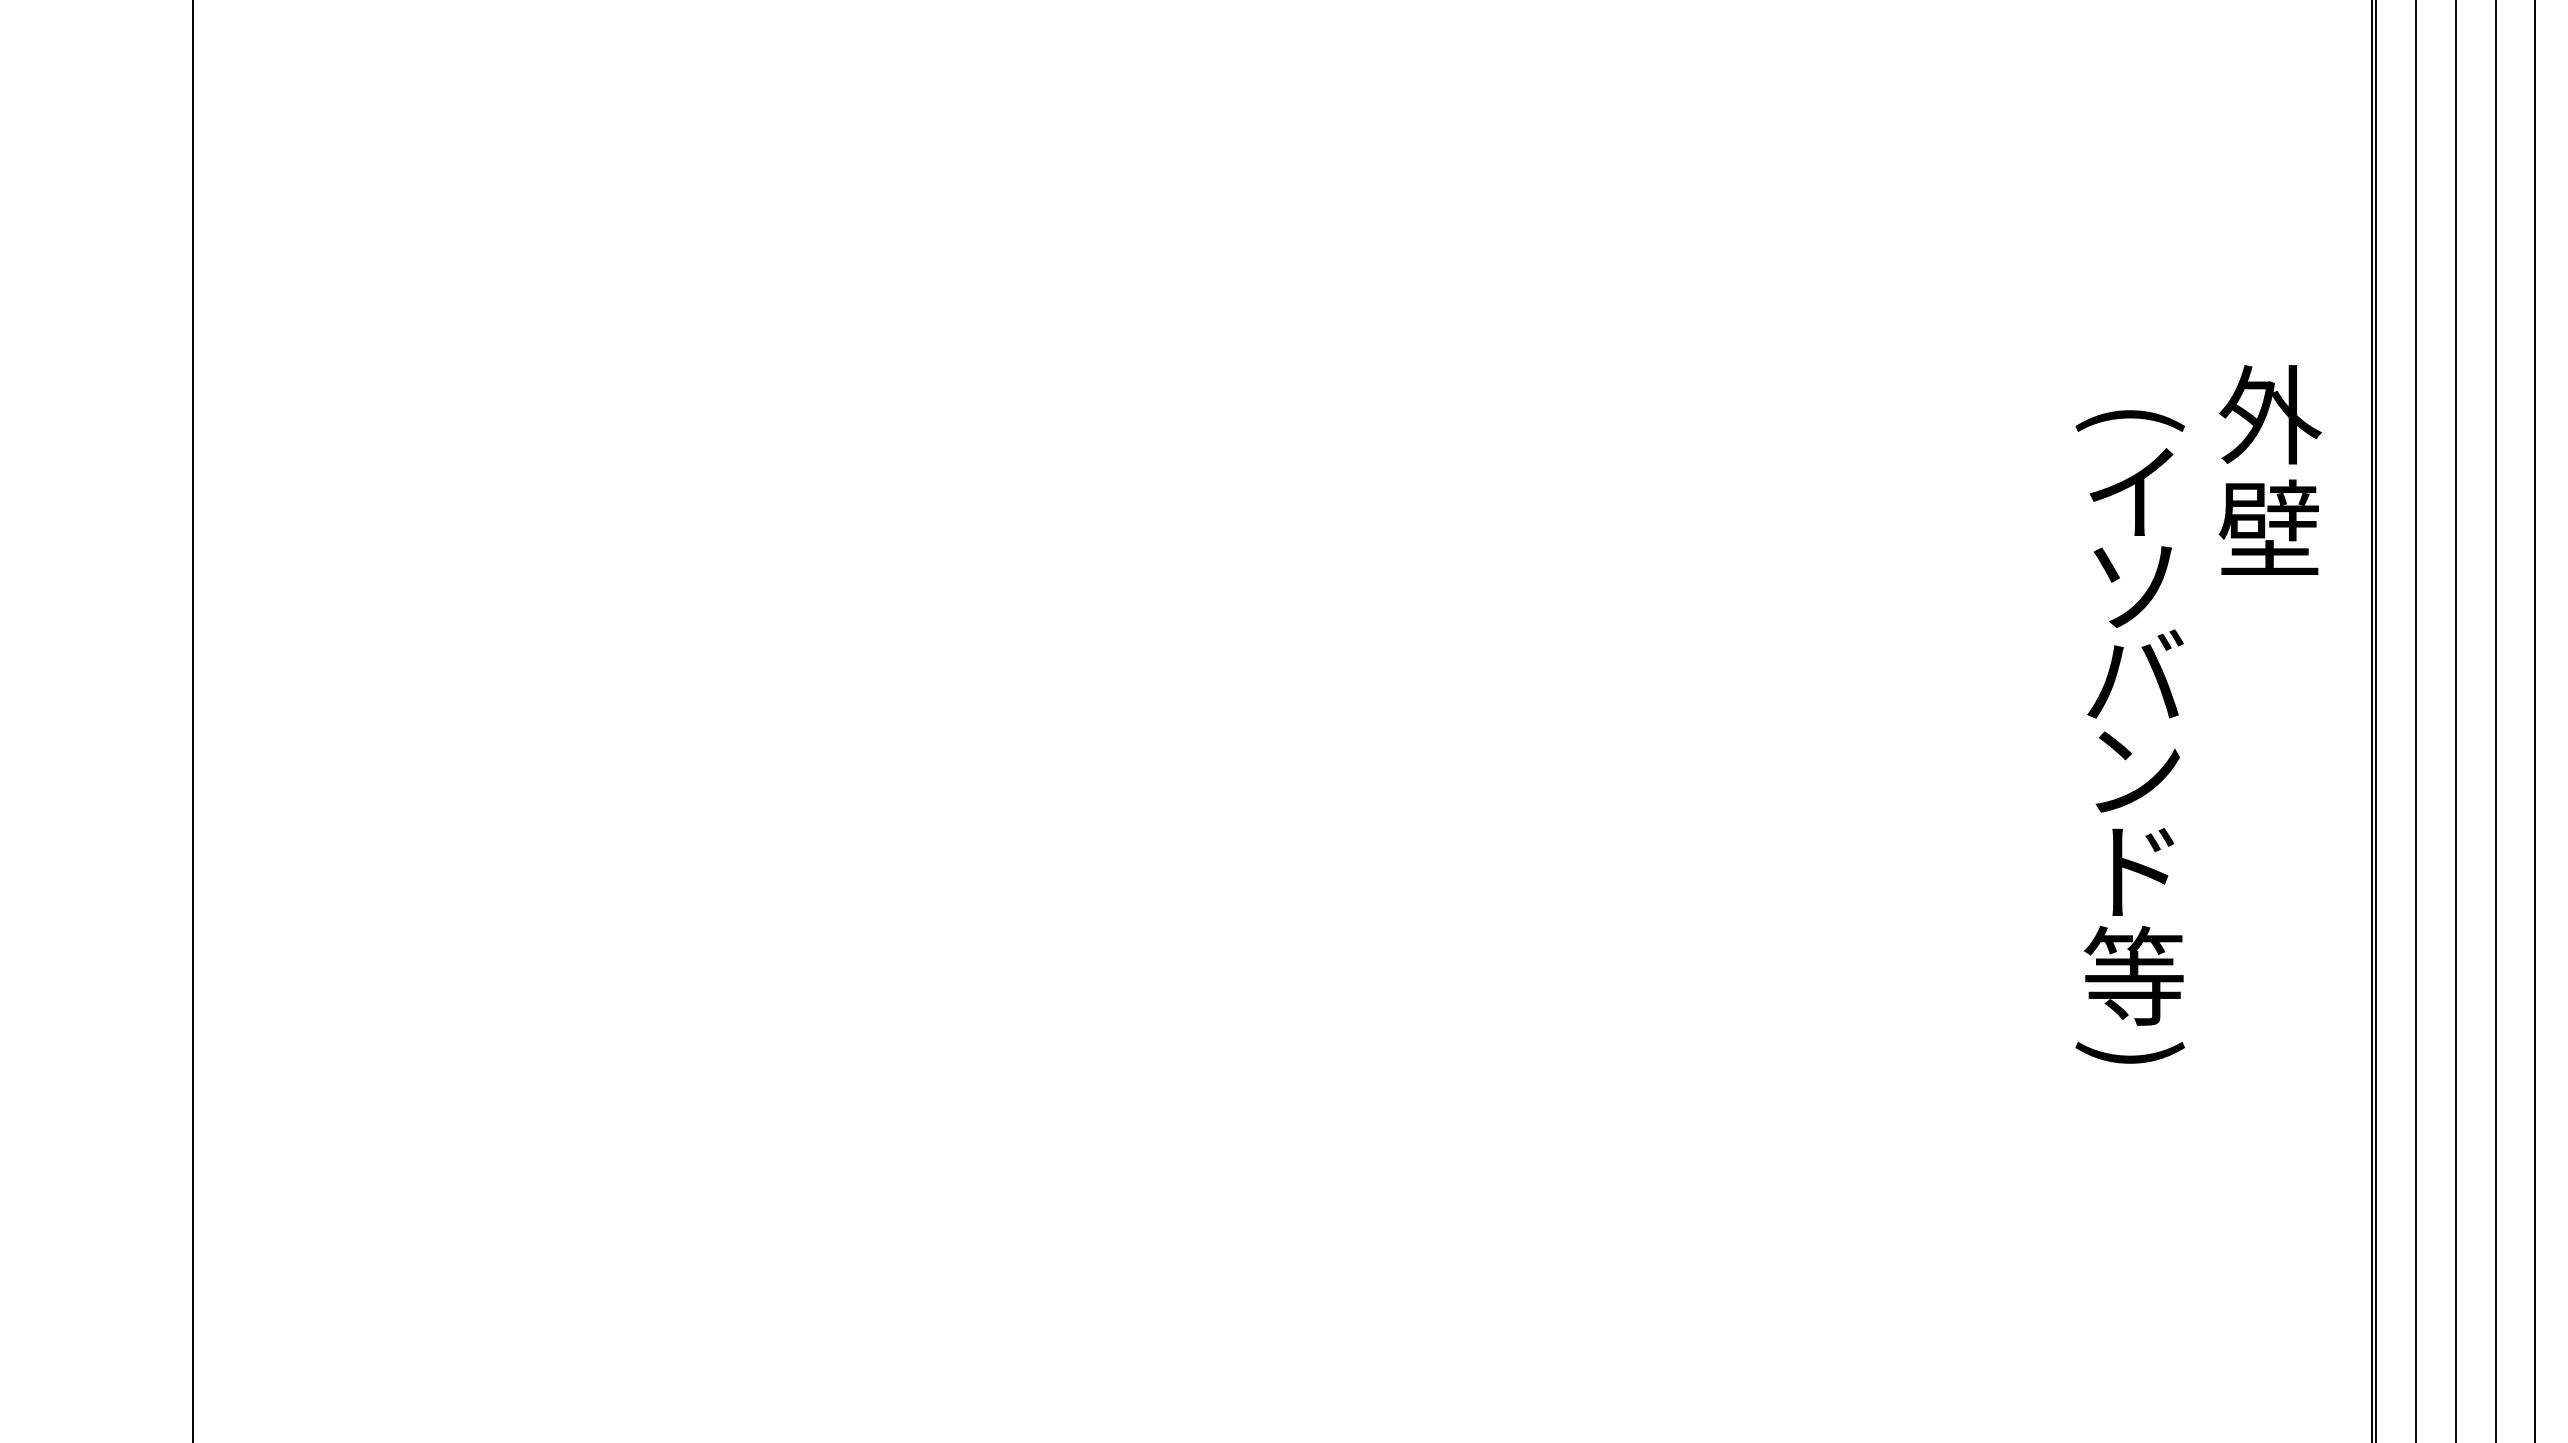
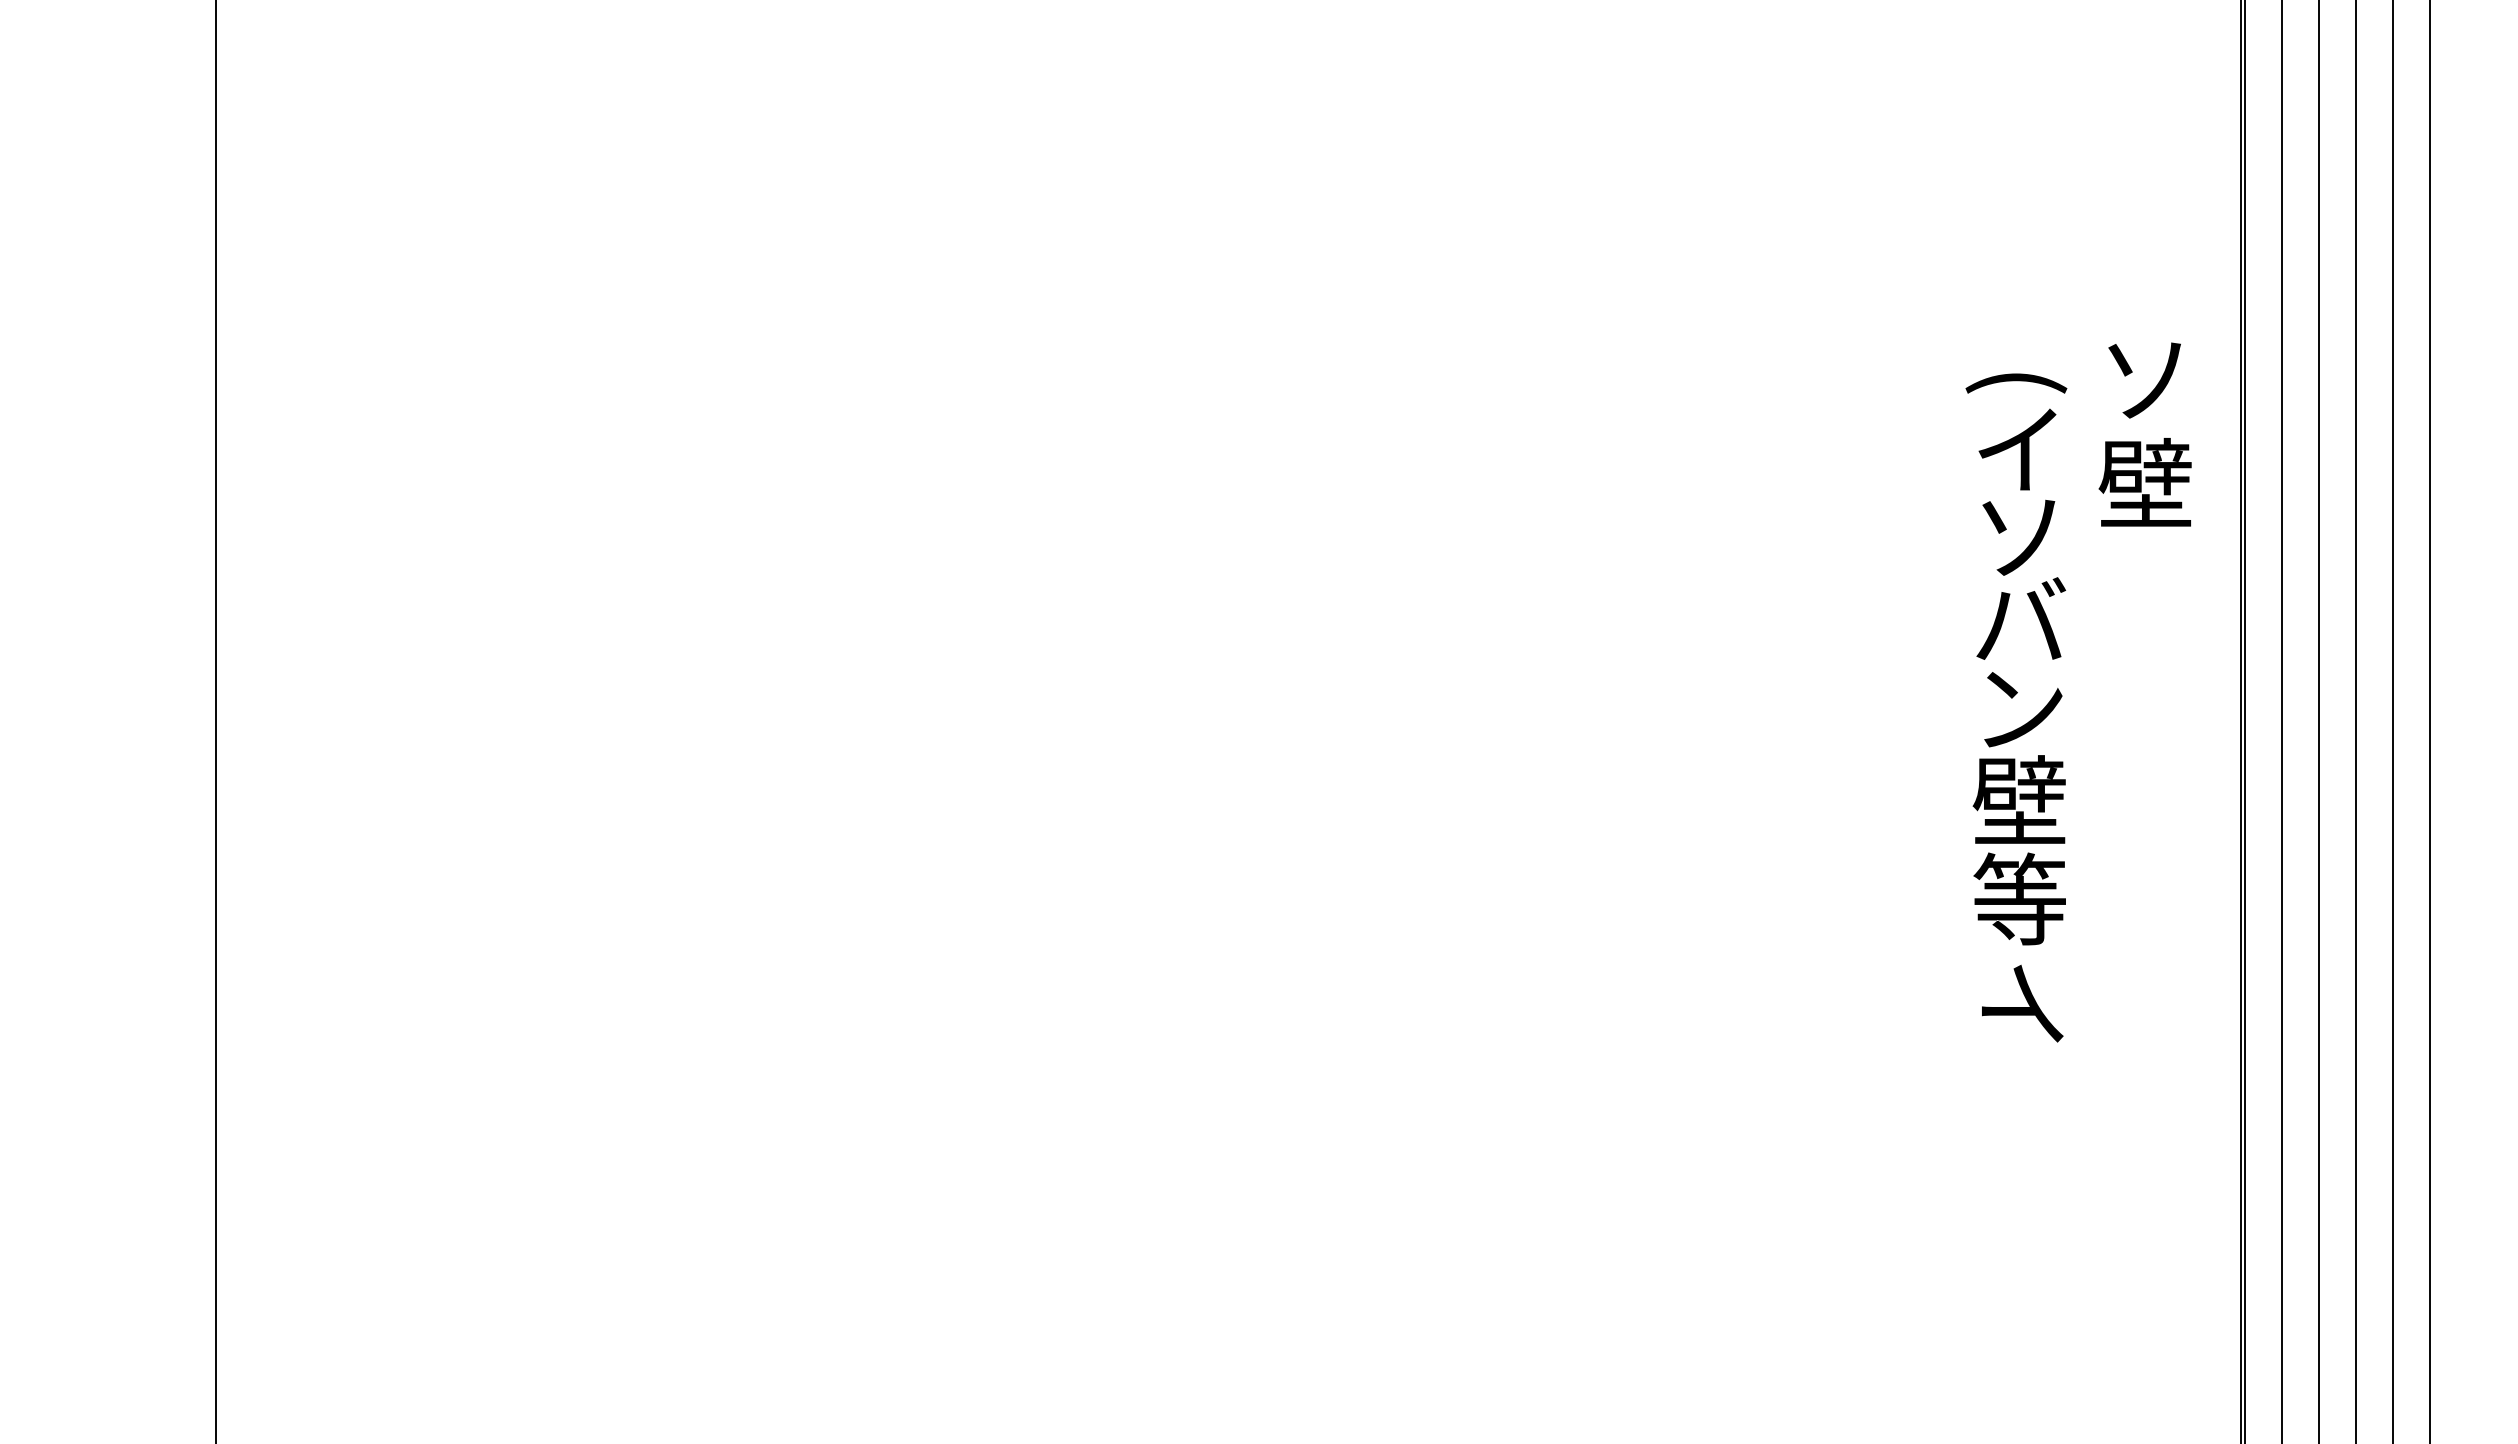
text: (2270, 414) -> (2146, 377), 外 -> ソ
text: (2132, 868) -> (2018, 799), ド -> 壁
text: (2130, 1086) -> (2016, 1001), ) -> イ

